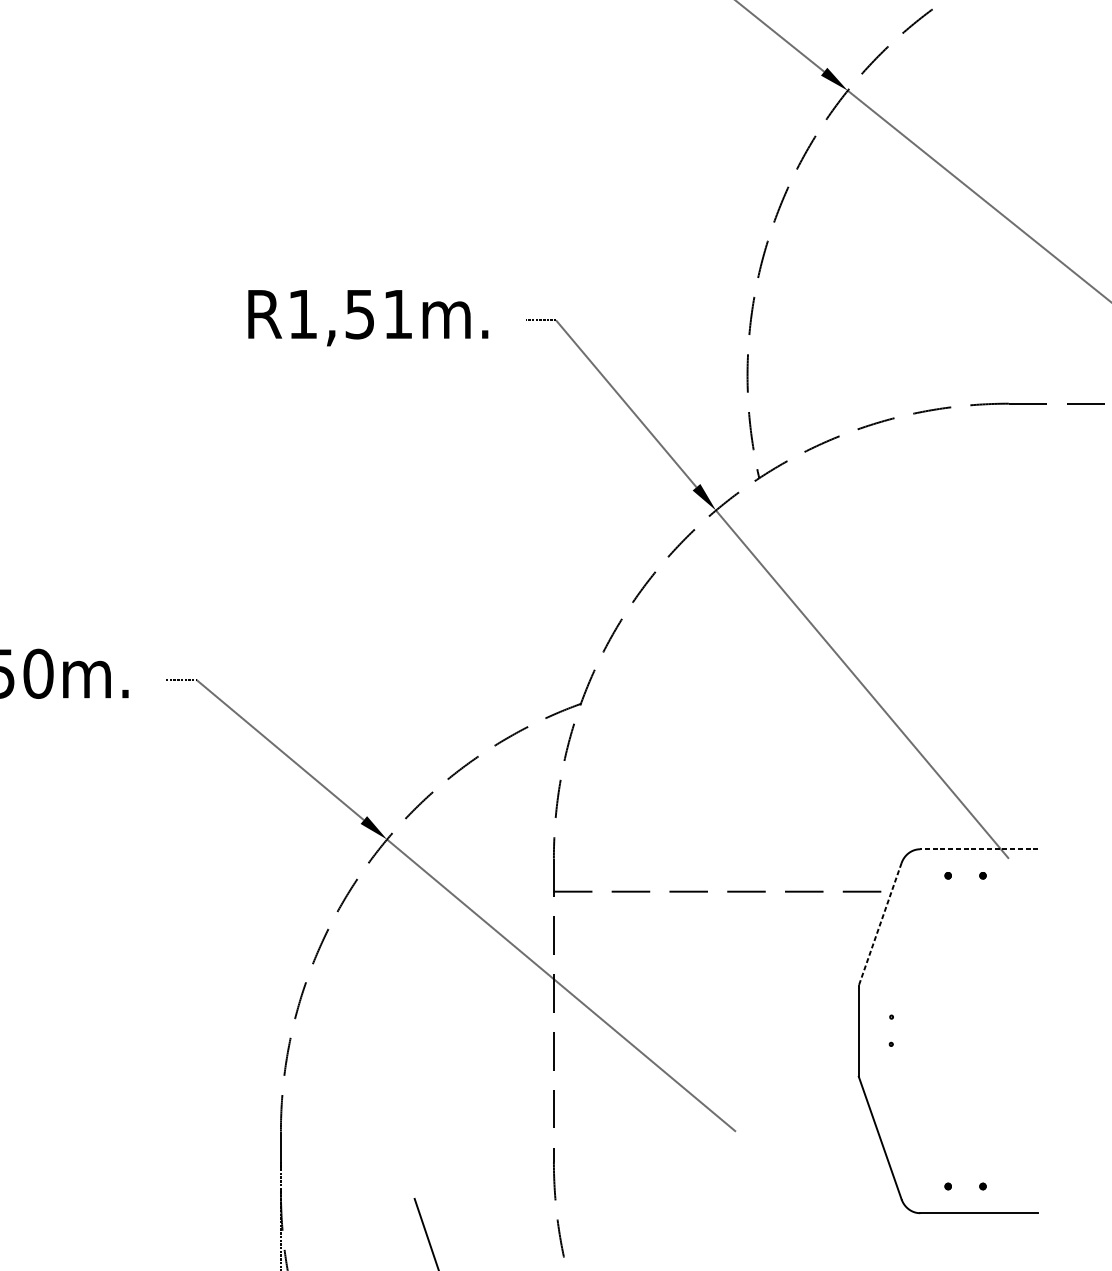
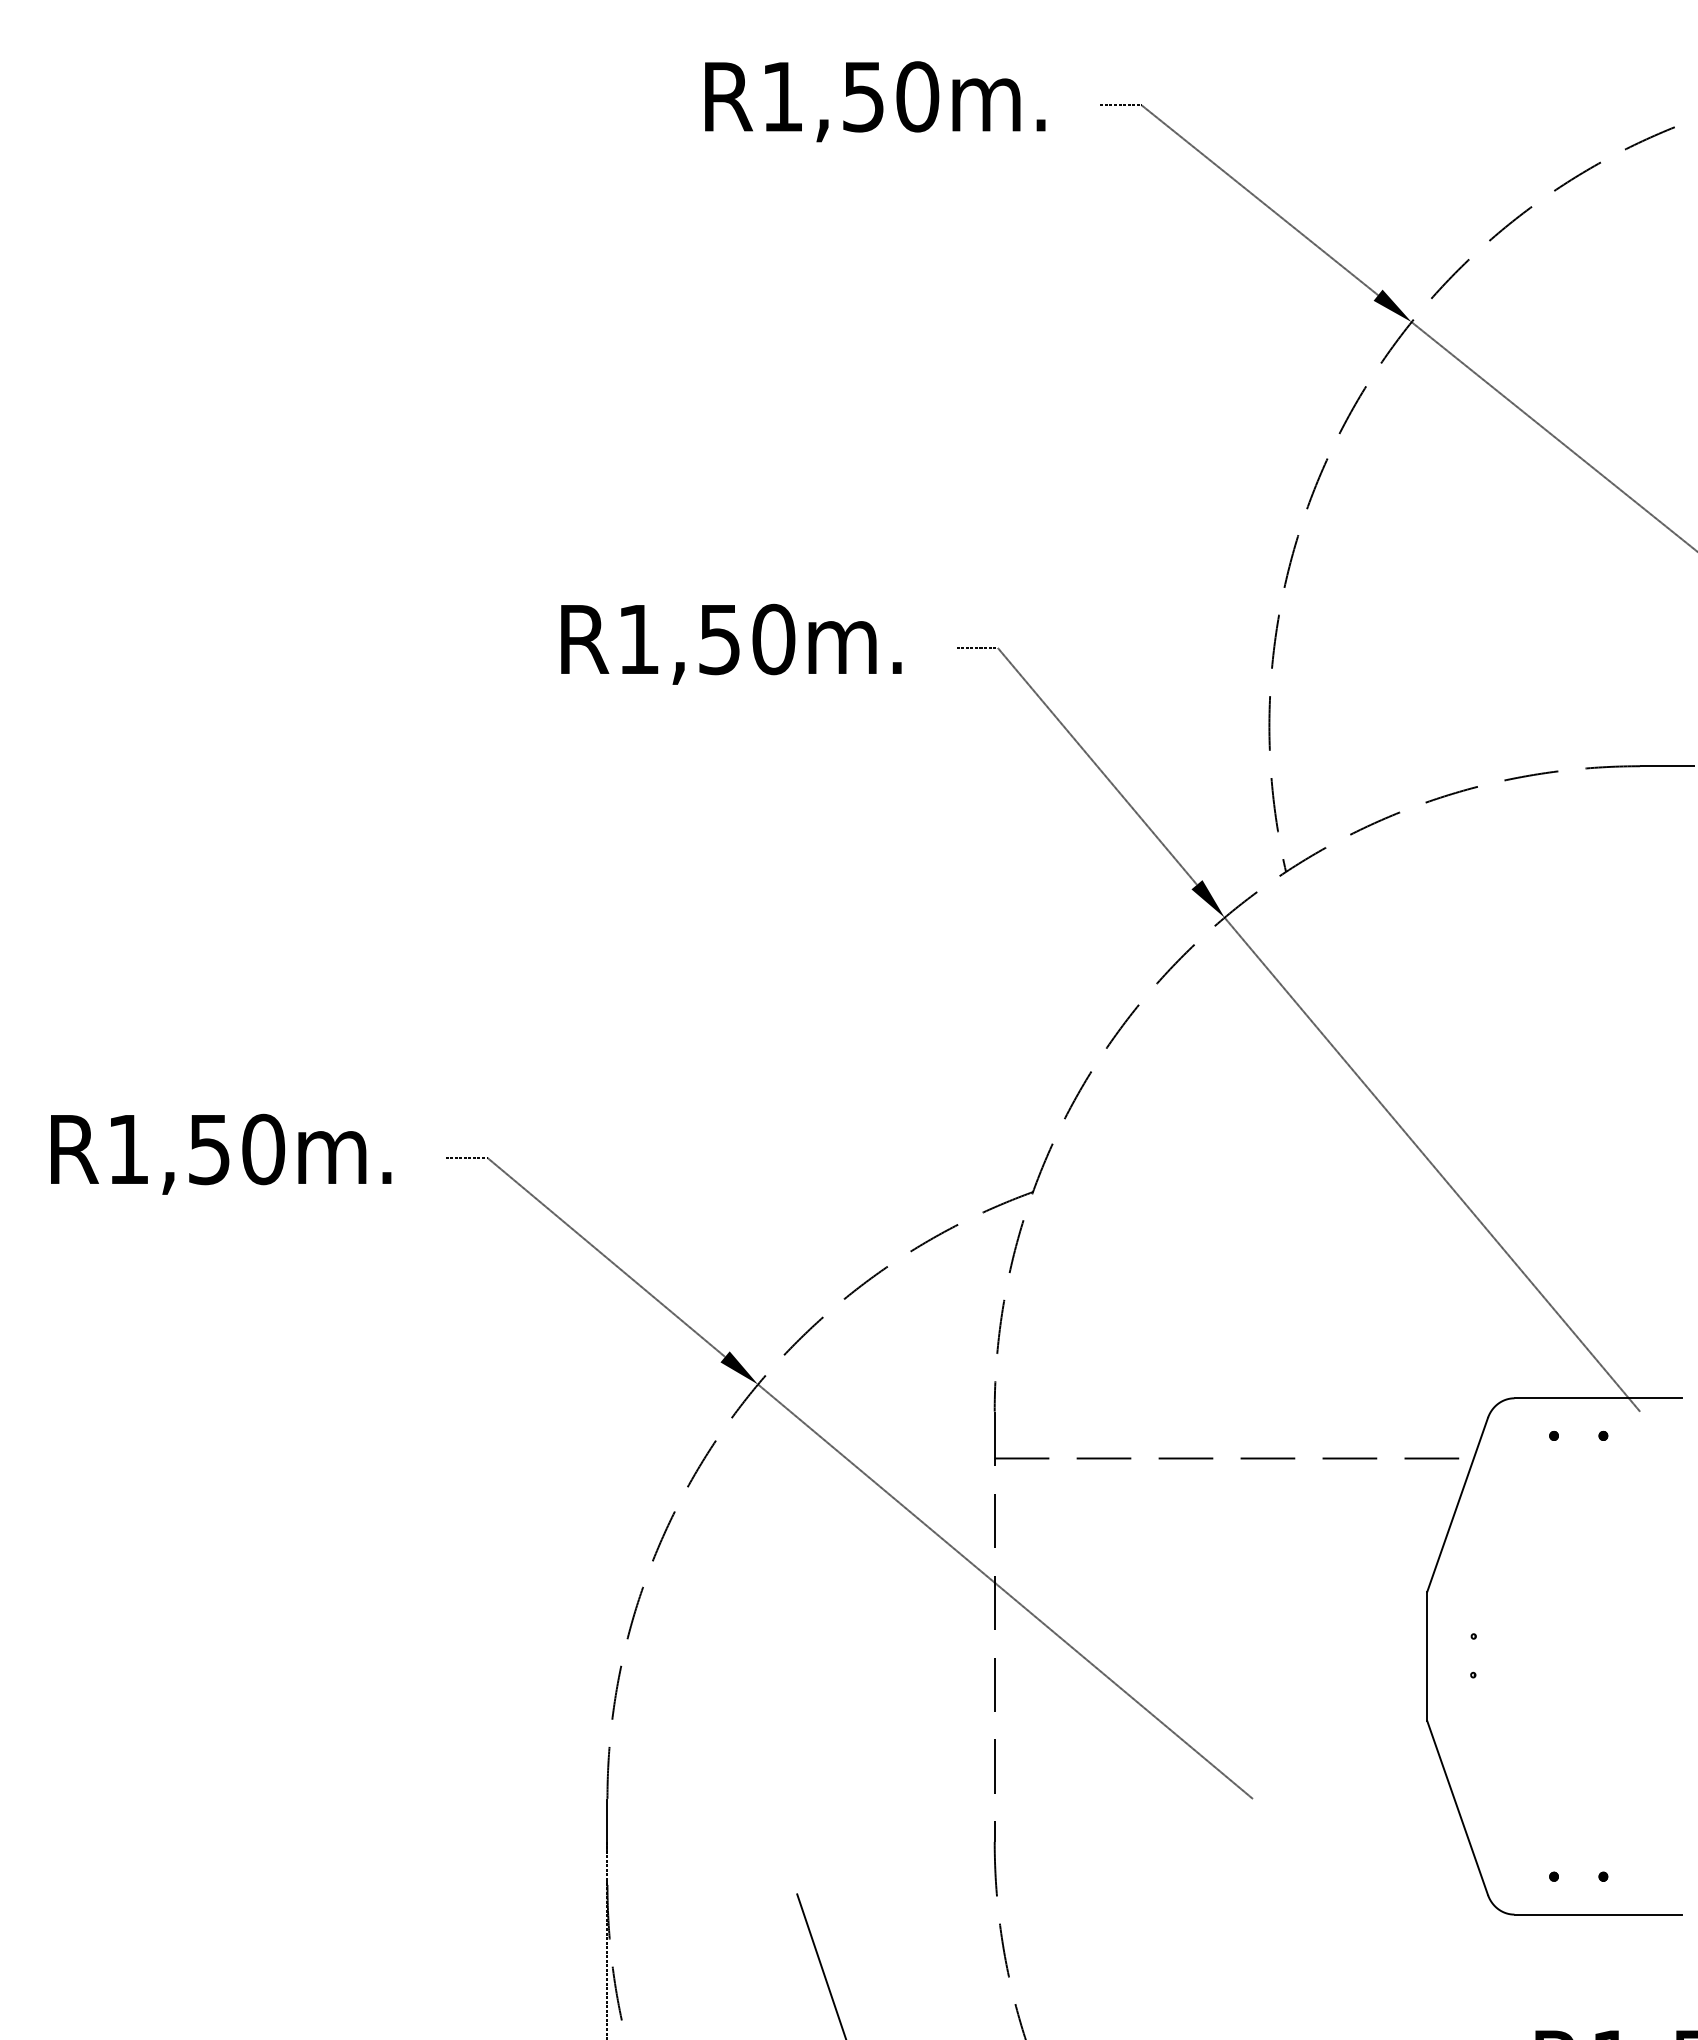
text: (397, 314) -> (773, 639), R1,51m. -> R1,50m.
line: (979, 849) -> (1598, 1398), dashed -> solid
line: (880, 924) -> (1457, 1505), dashed -> solid

